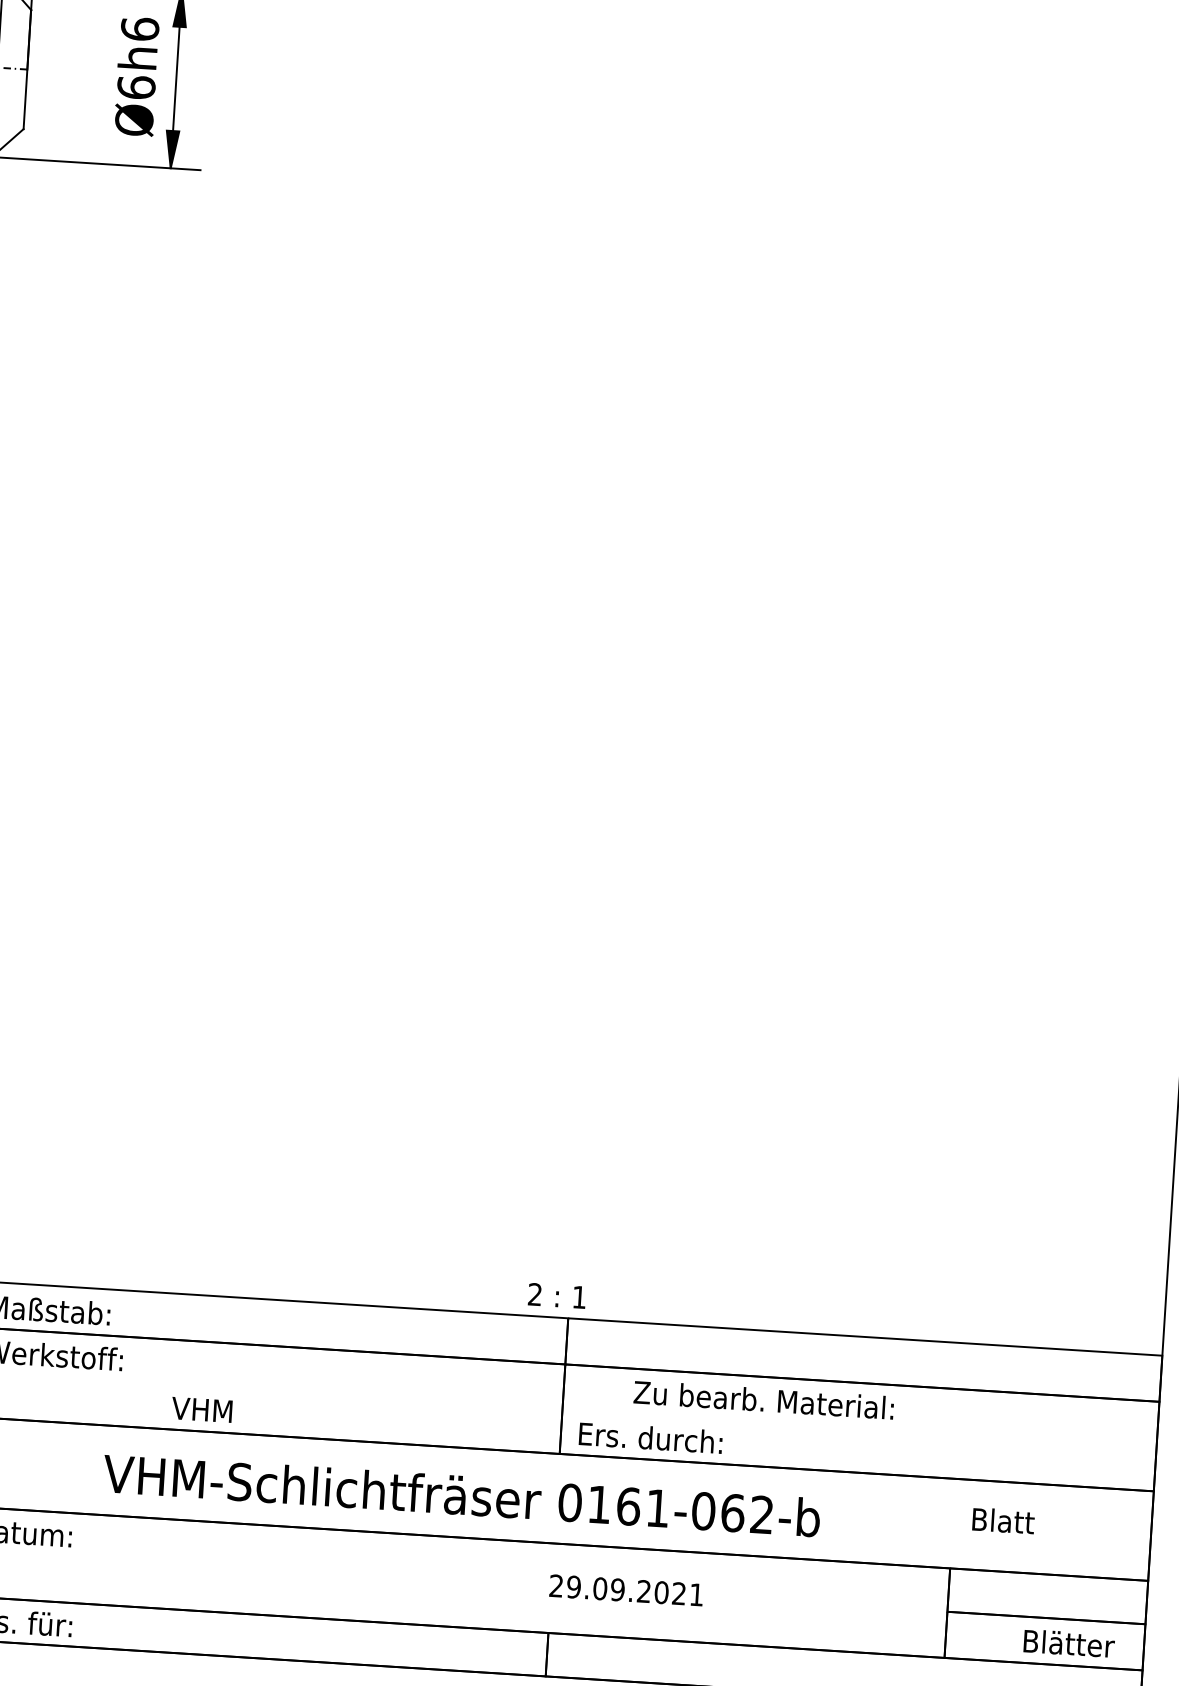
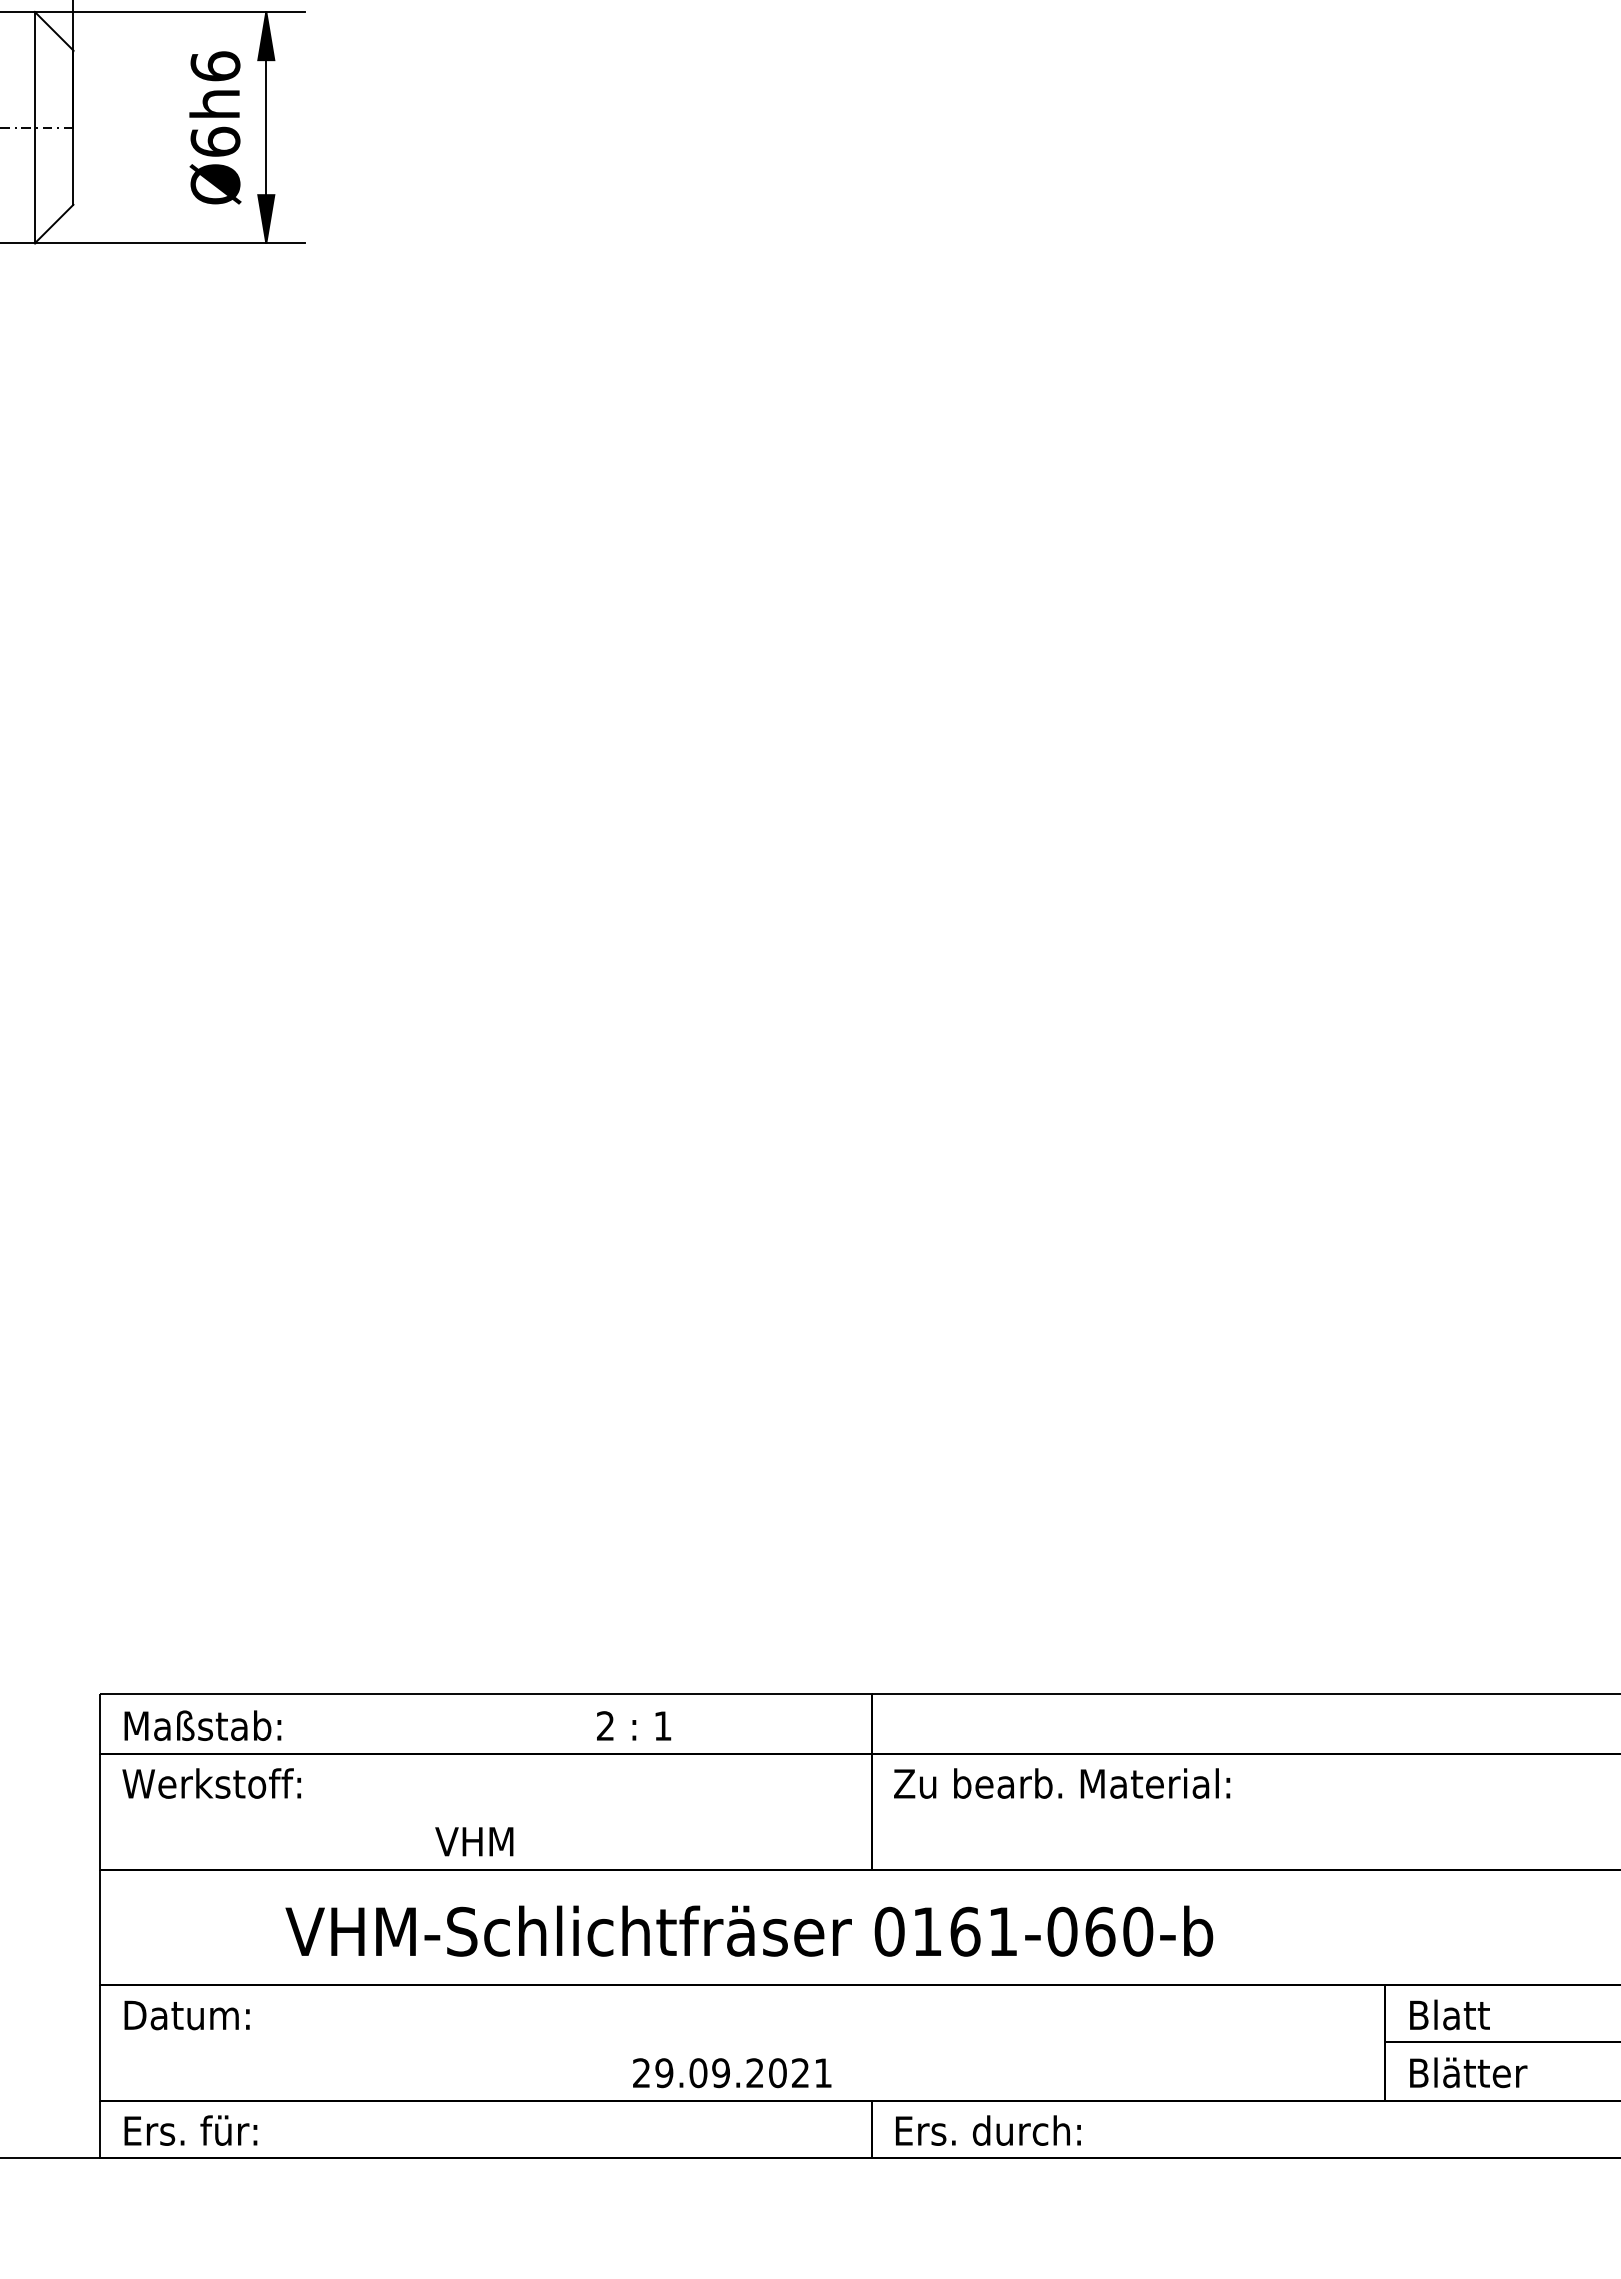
text: (557, 1295) -> (634, 1725), moved
text: (764, 1400) -> (1062, 1783), moved
text: (202, 1409) -> (474, 1841), moved
text: (650, 1437) -> (988, 2130), moved
text: (762, 1514) -> (1138, 1931), 0161-062-b -> 0161-060-b
text: (1003, 1520) -> (1449, 2014), moved
text: (626, 1590) -> (732, 2073), moved
text: (1069, 1643) -> (1468, 2072), moved

